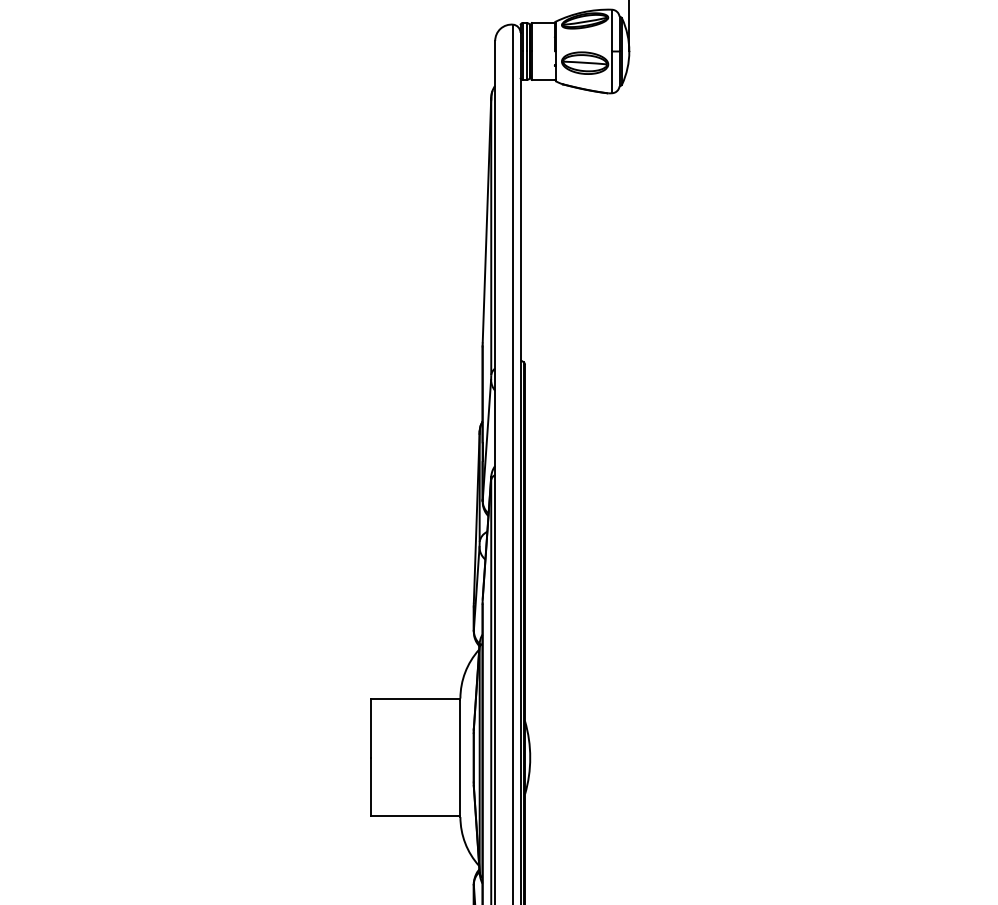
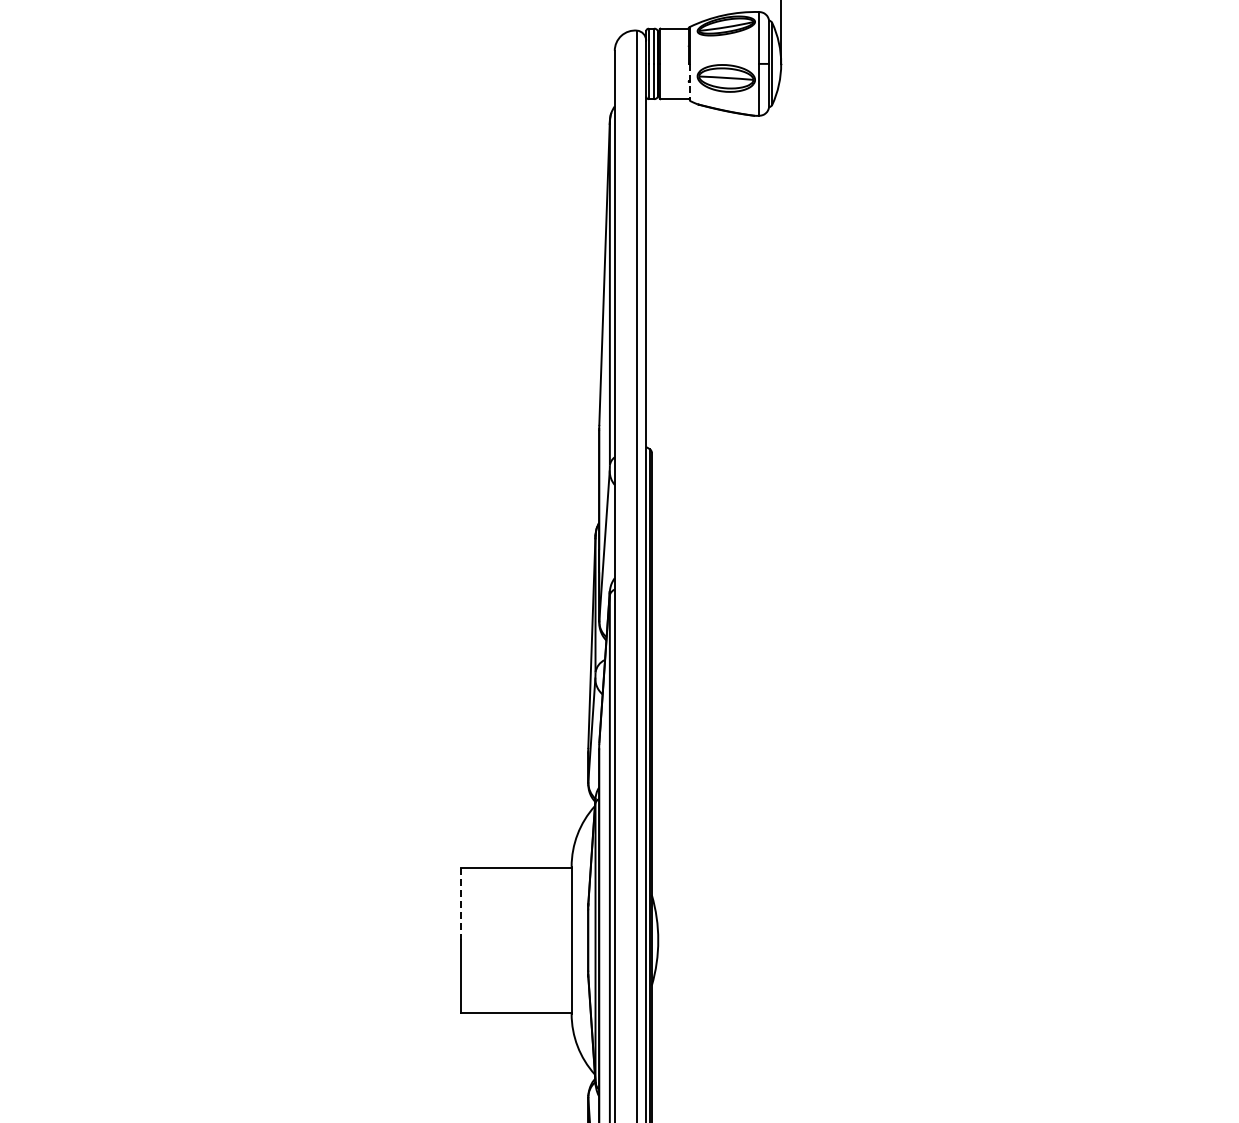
line: (555, 66) -> (689, 82), solid -> dashed
line: (370, 728) -> (460, 904), solid -> dashed

